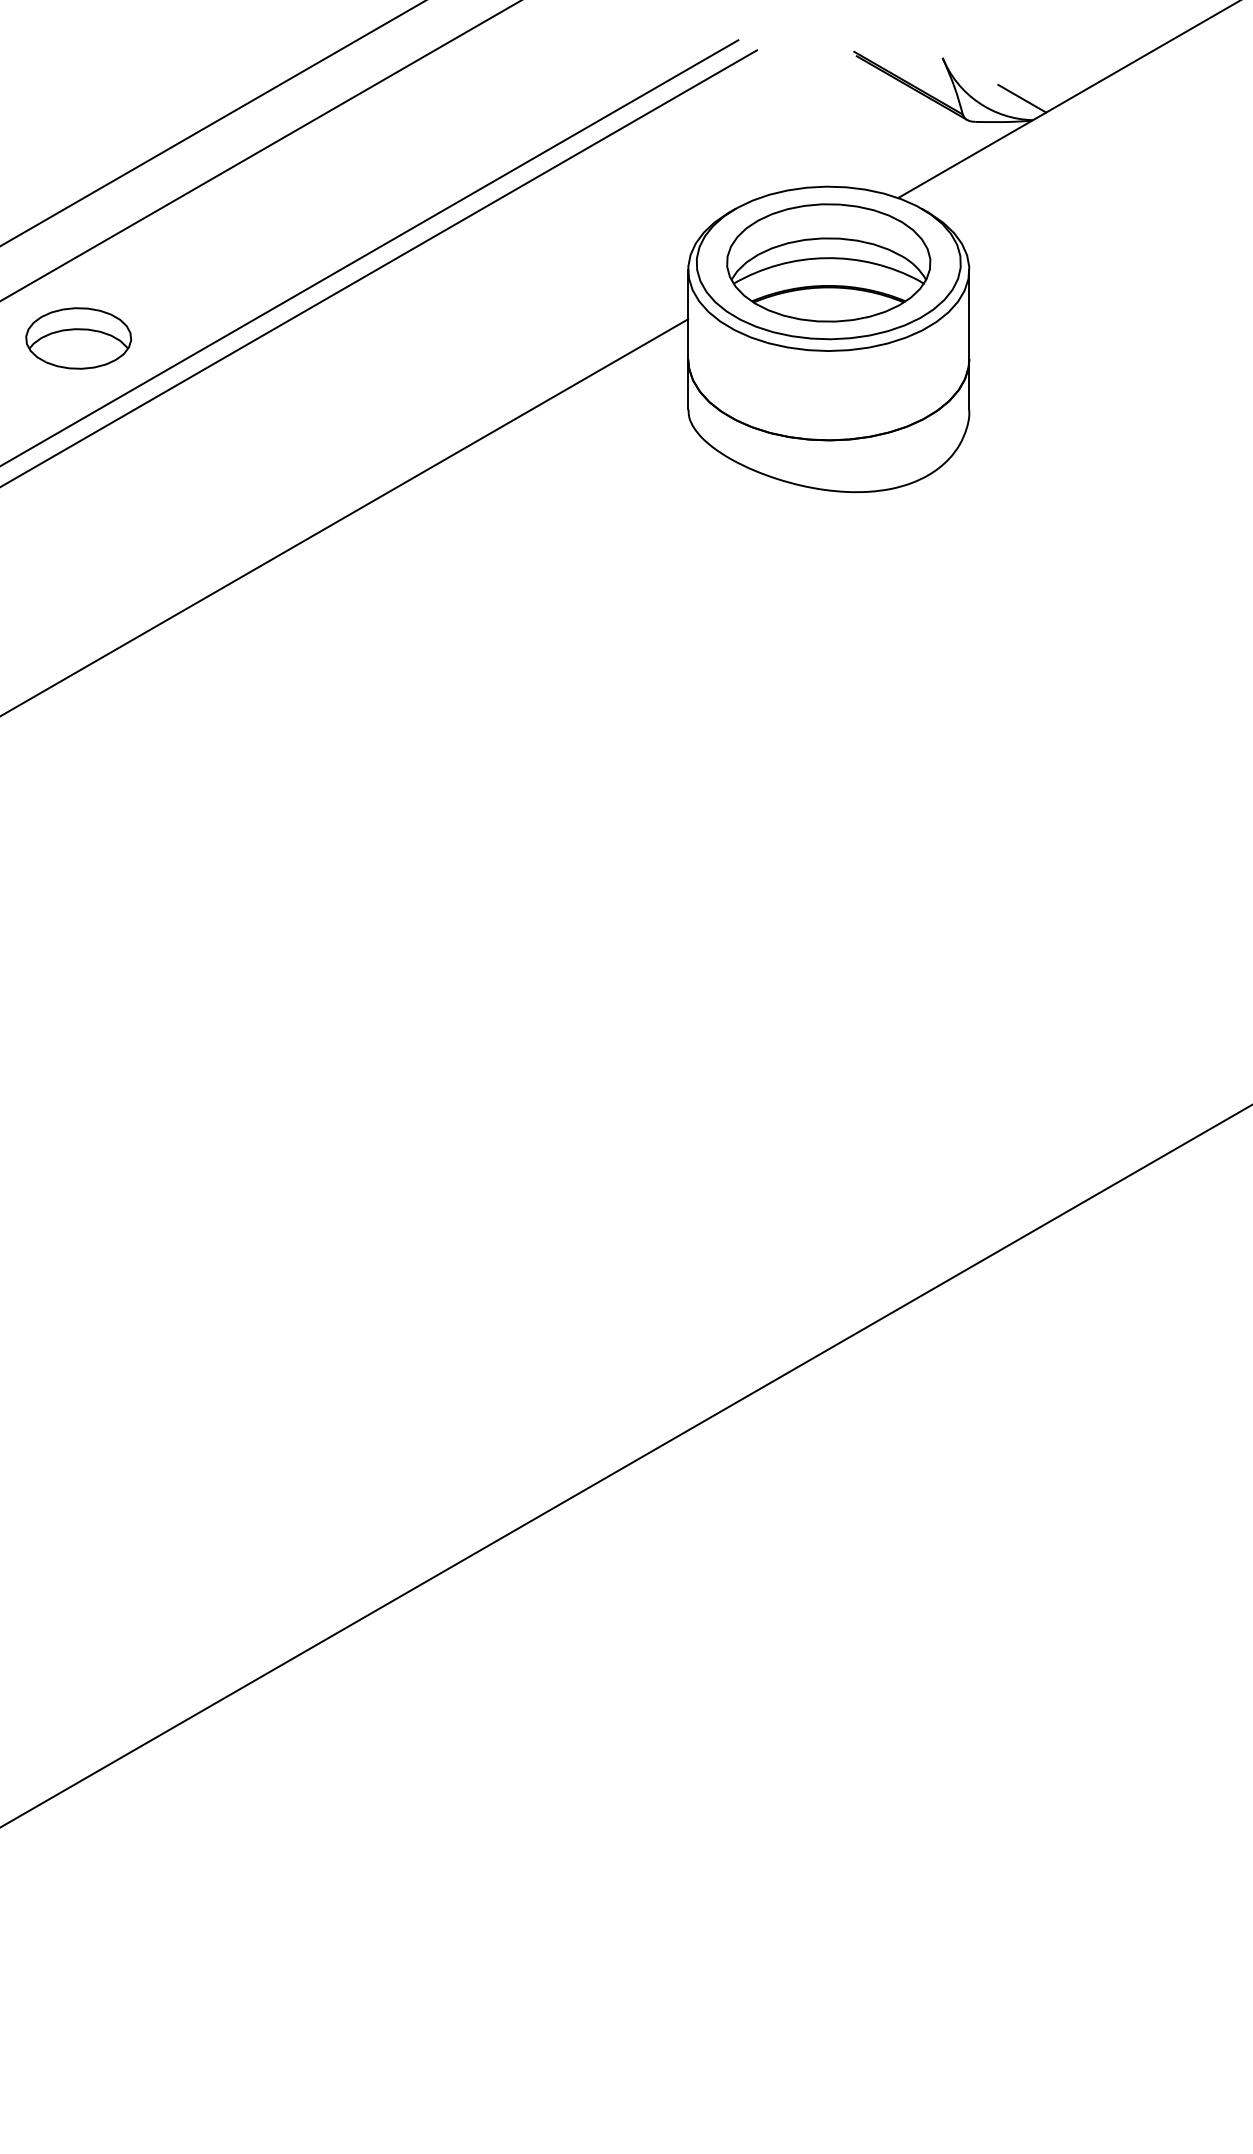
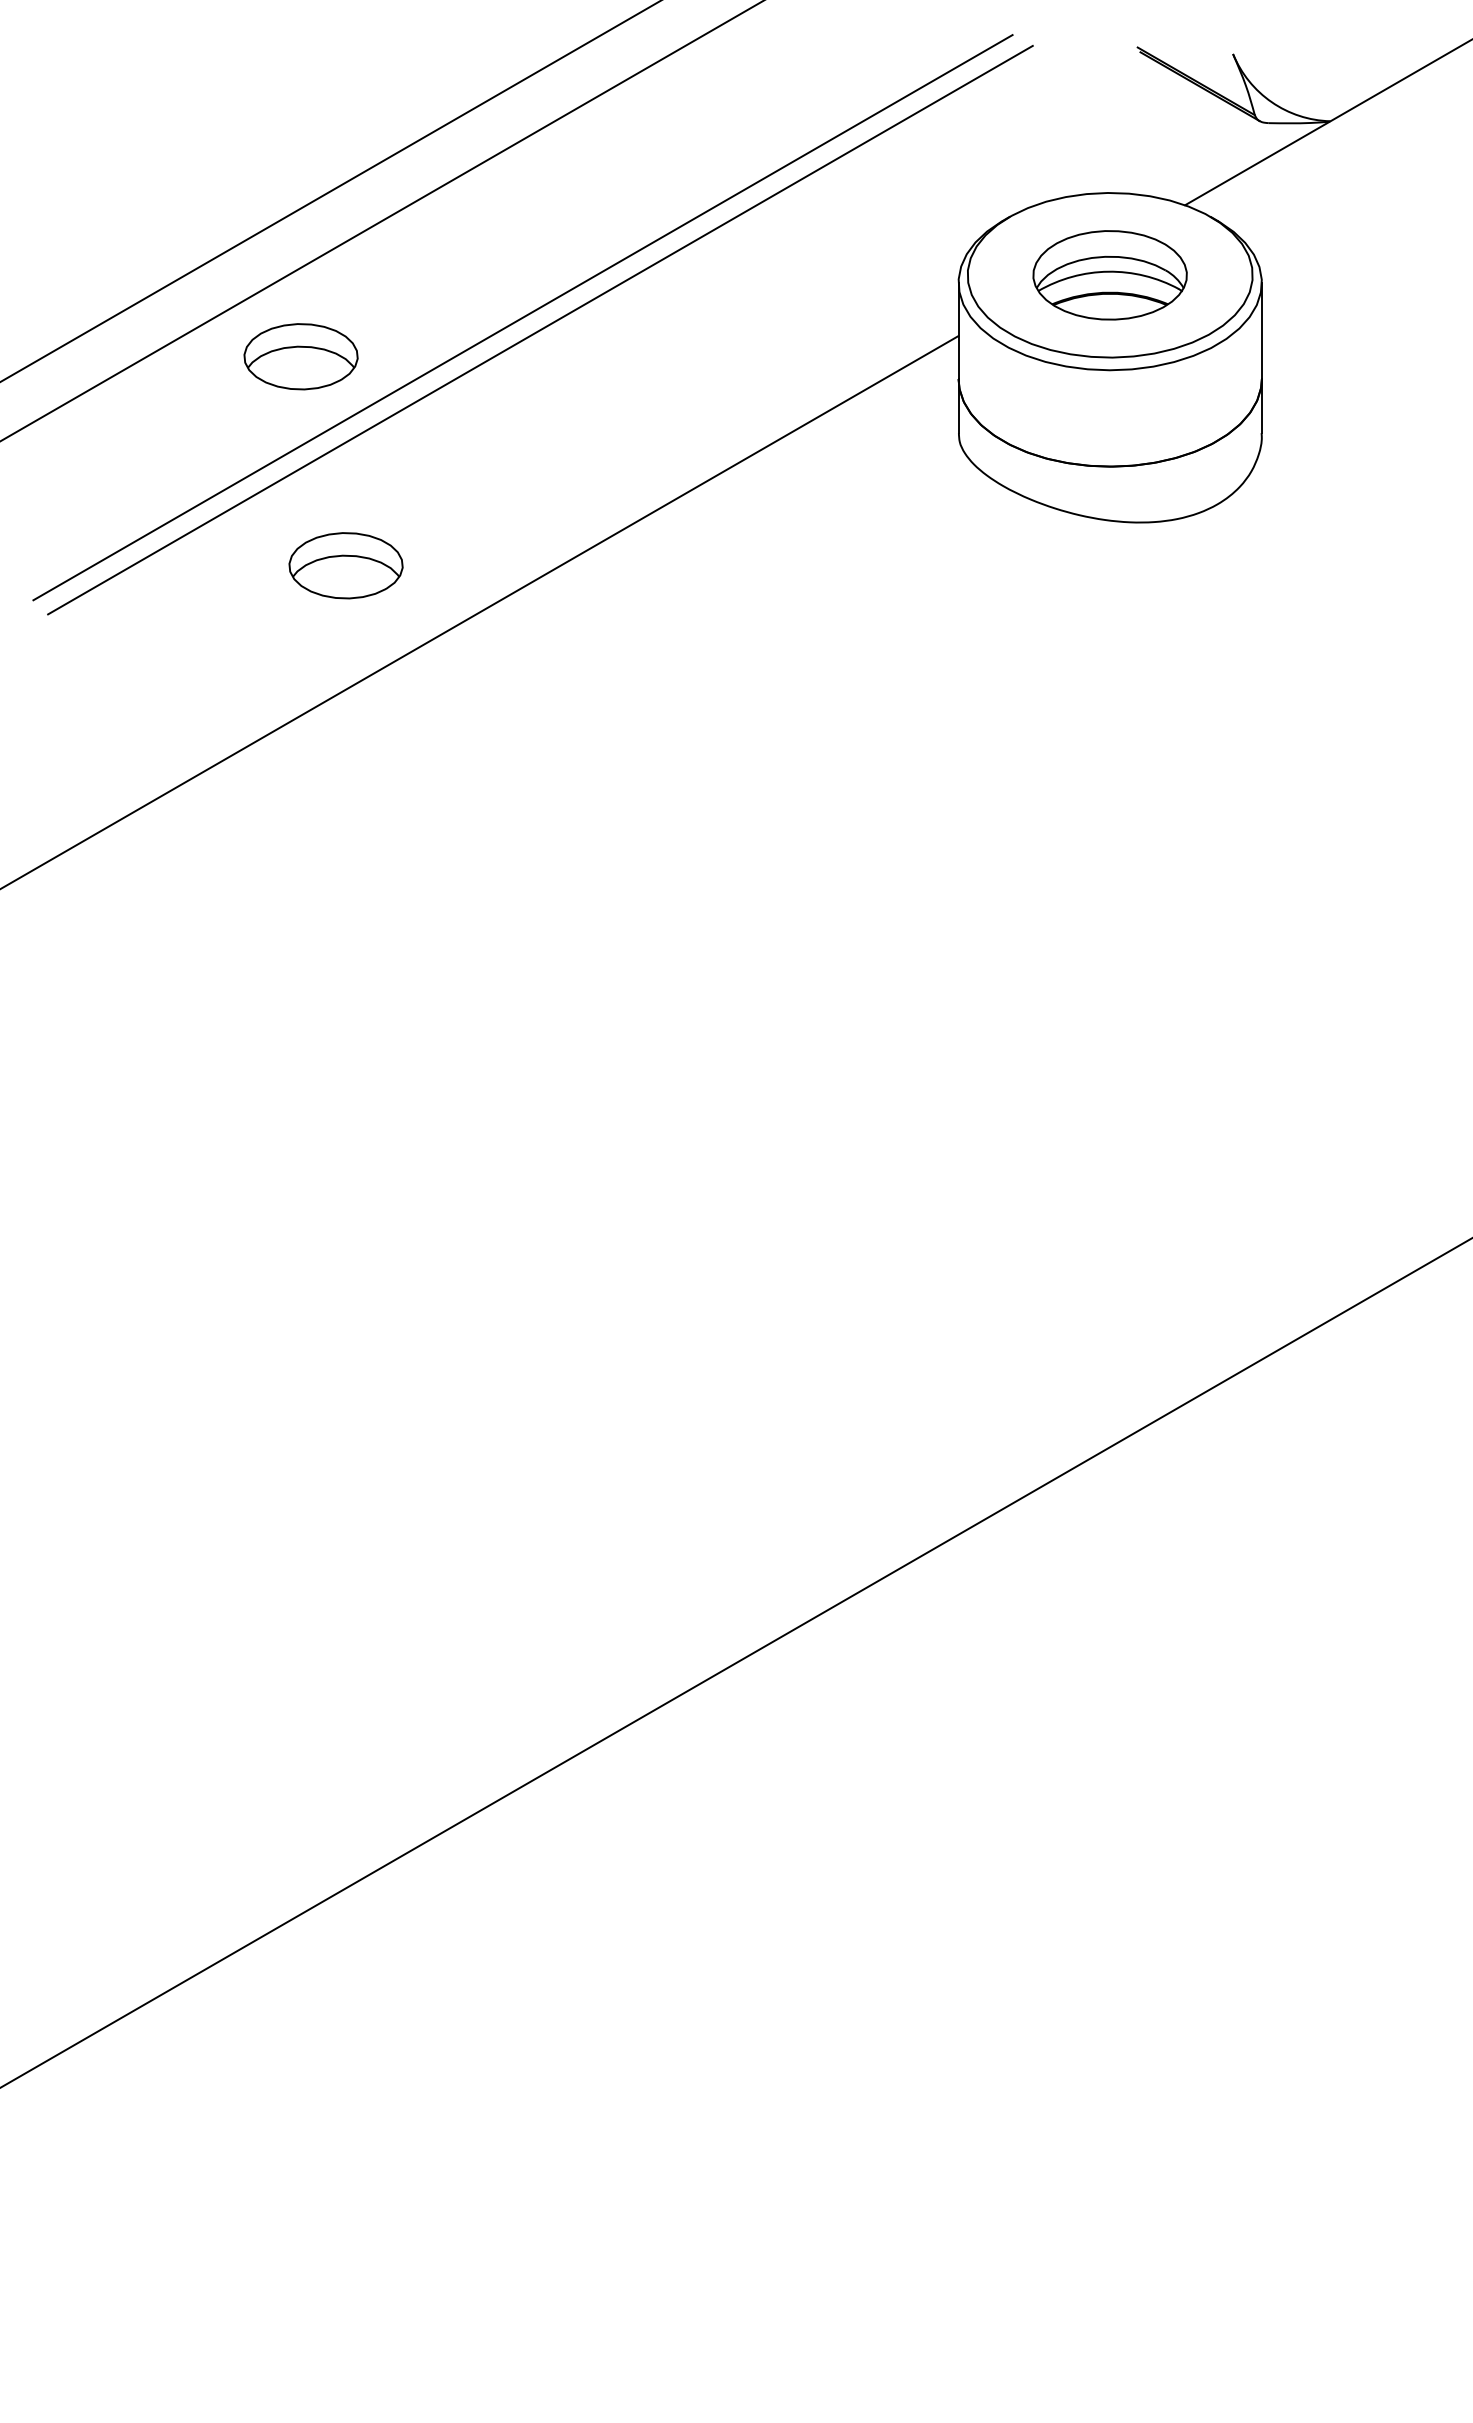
line: (1021, 99) -> (1318, 98), removed
part: (828, 263) -> (1109, 275), size x0.7
part: (119, 531) -> (345, 565), added

